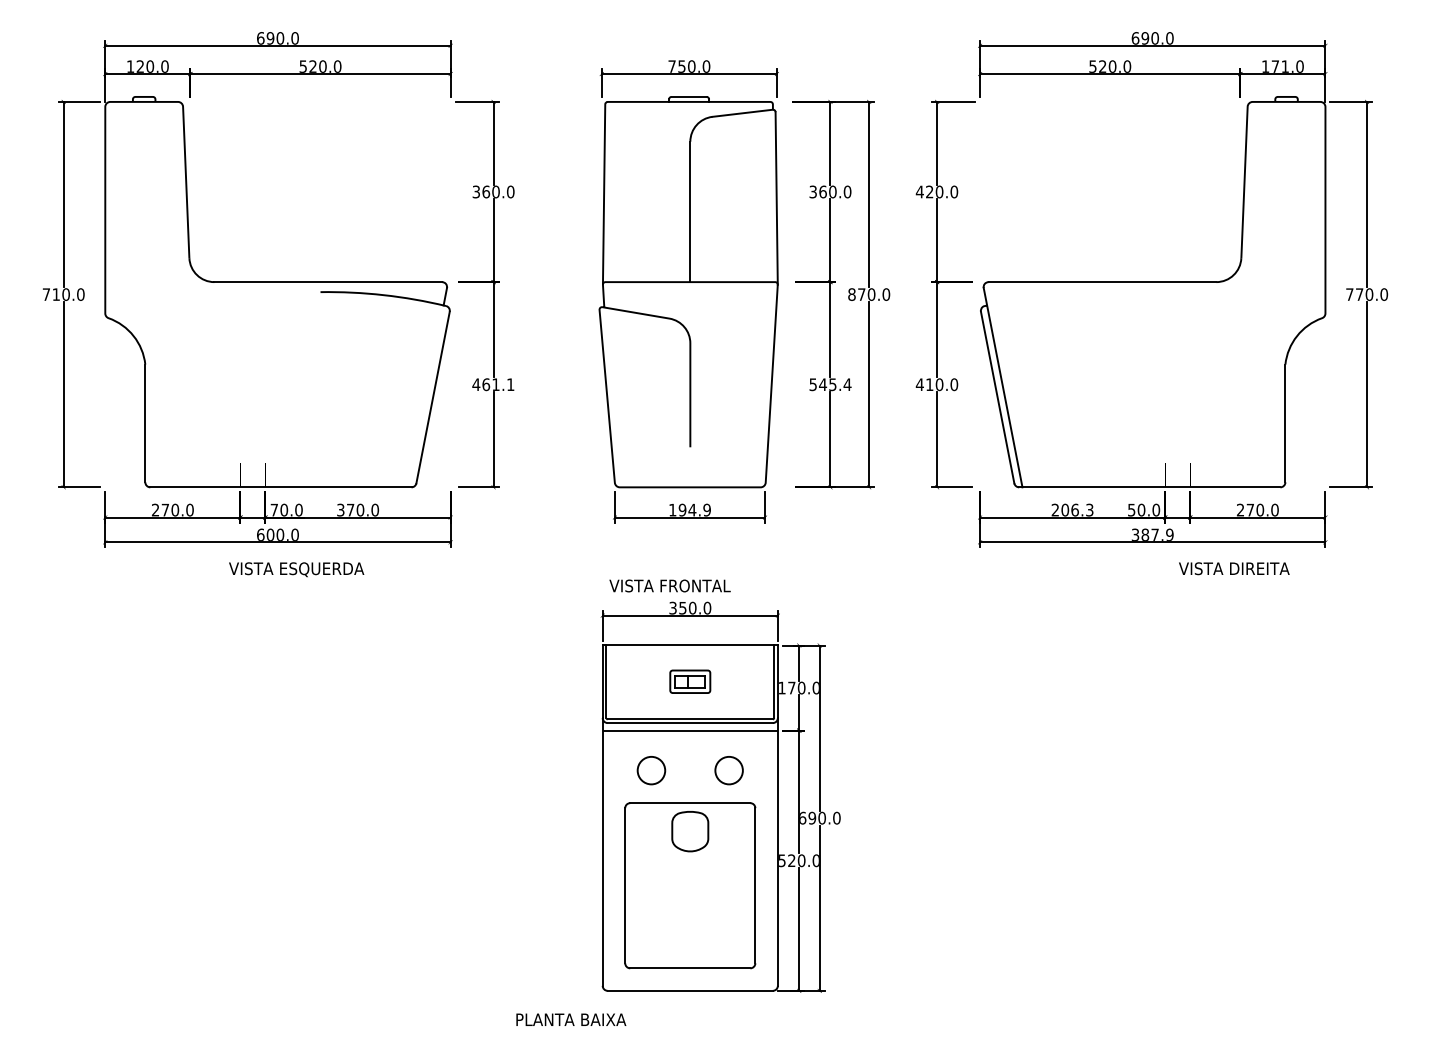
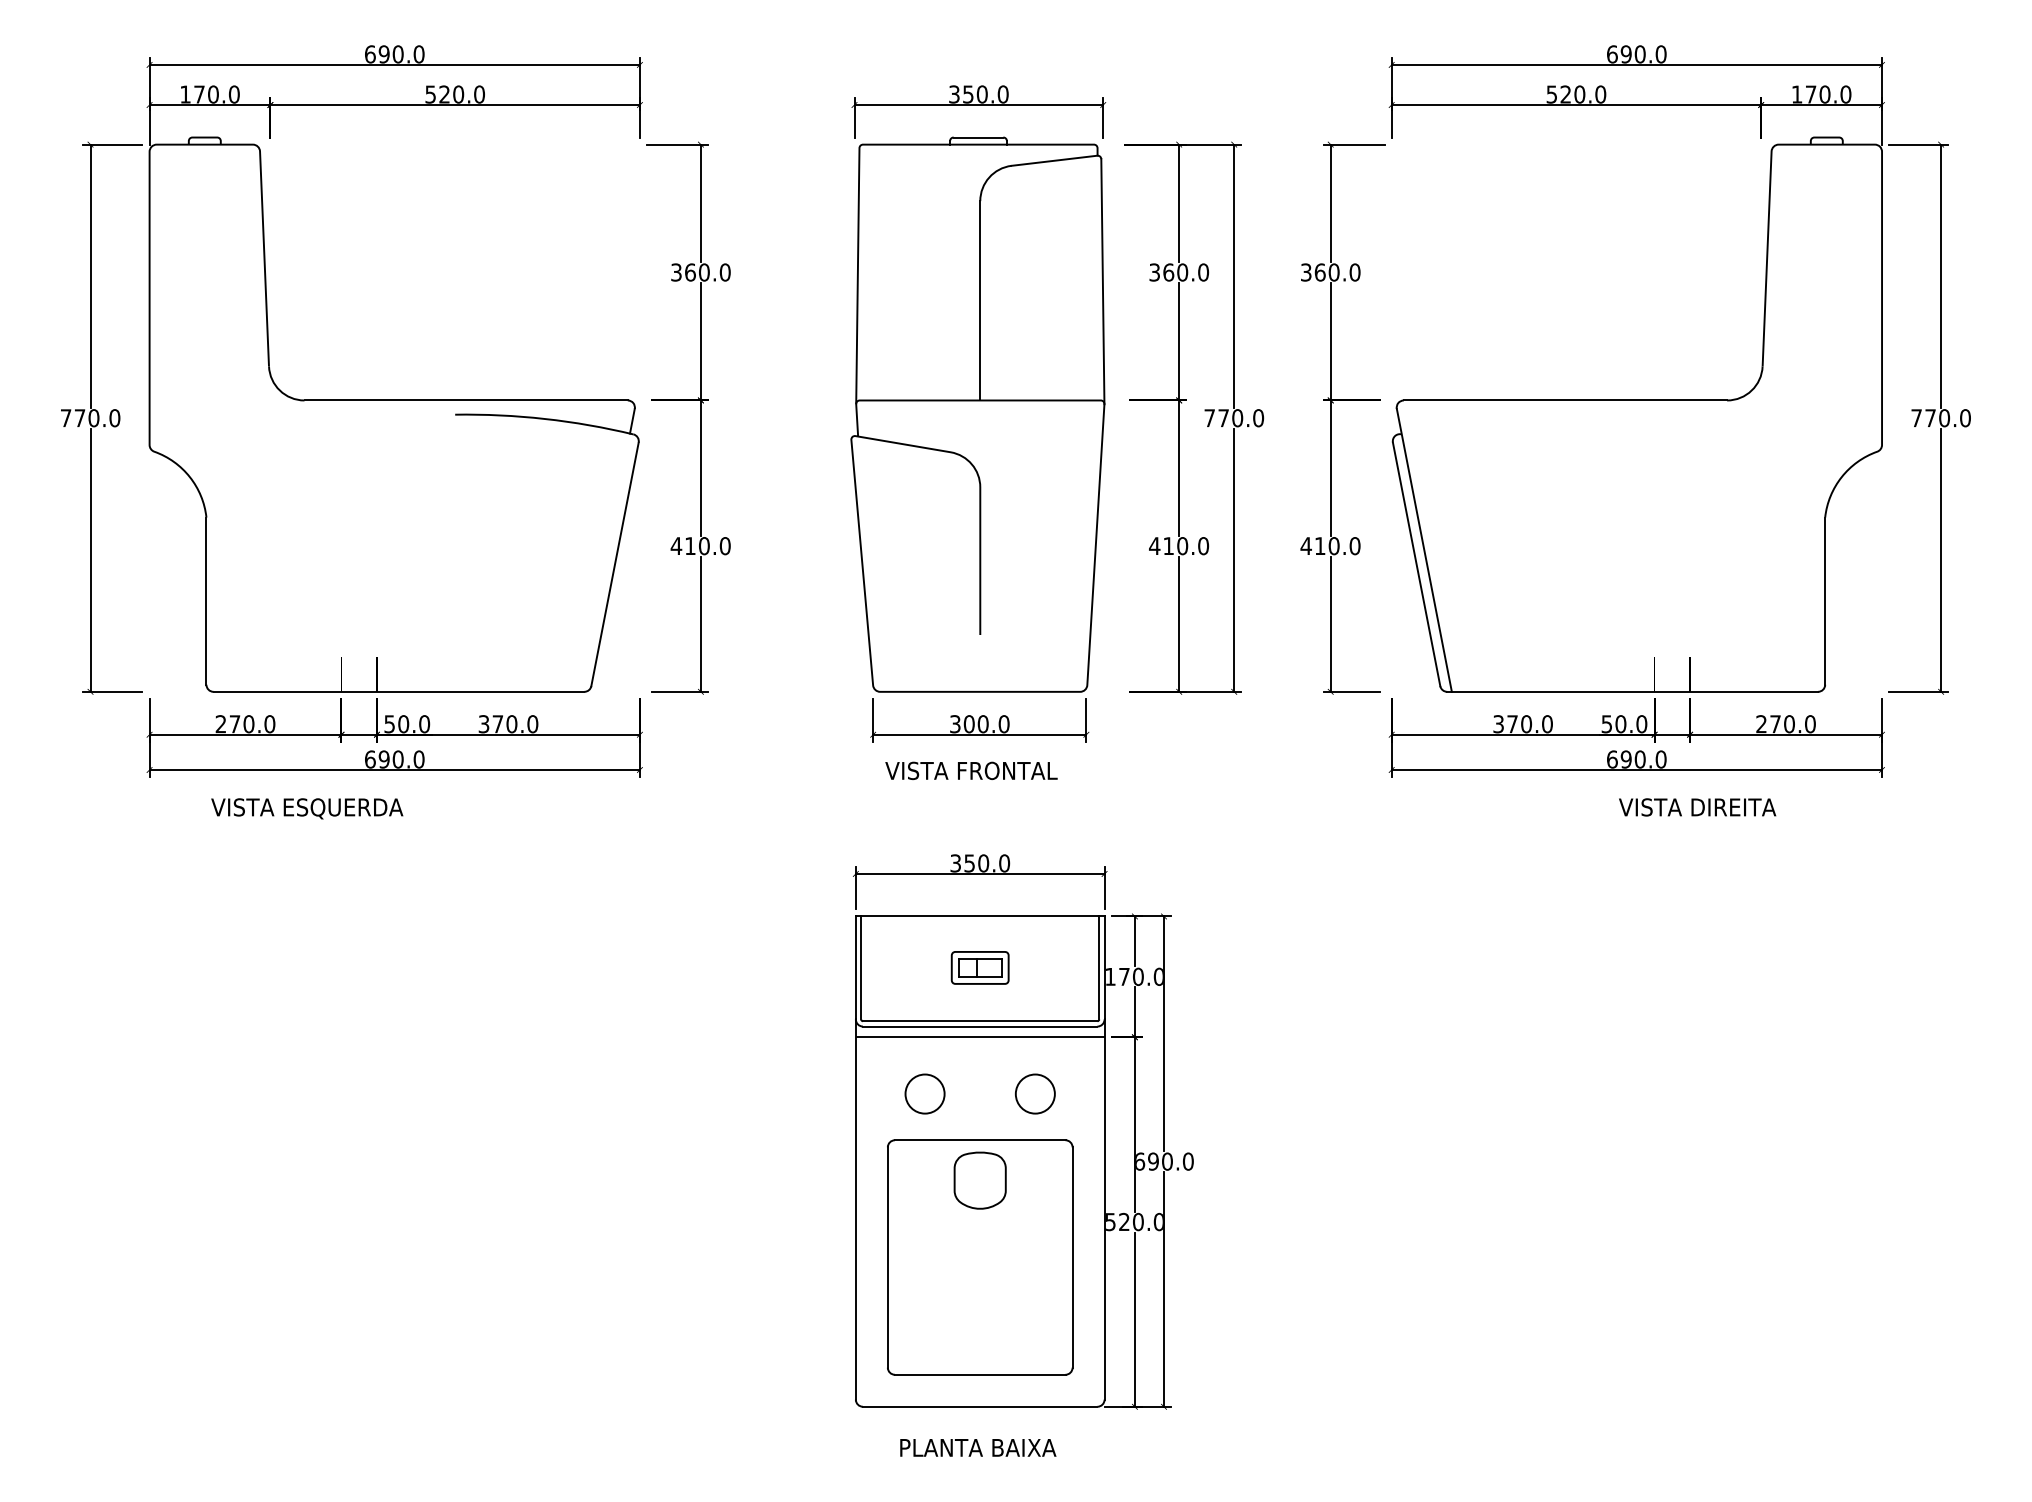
text: (140, 66) -> (199, 94), 120.0 -> 170.0
text: (672, 66) -> (954, 94), 750.0 -> 350.0
text: (1284, 66) -> (1824, 94), 171.0 -> 170.0
text: (924, 191) -> (1312, 272), 420.0 -> 360.0
text: (56, 294) -> (80, 418), 710.0 -> 770.0
text: (851, 294) -> (1209, 418), 870.0 -> 770.0
text: (498, 384) -> (707, 546), 461.1 -> 410.0
text: (830, 384) -> (1179, 546), 545.4 -> 410.0
text: (274, 510) -> (389, 724), 70.0 -> 50.0
text: (689, 510) -> (979, 724), 194.9 -> 300.0
text: (1072, 510) -> (1522, 724), 206.3 -> 370.0
text: (270, 534) -> (383, 759), 600.0 -> 690.0
text: (1152, 534) -> (1636, 759), 387.9 -> 690.0
text: (1234, 568) -> (1697, 807), moved
text: (296, 569) -> (307, 808), moved
text: (670, 585) -> (971, 770), moved
text: (571, 1019) -> (978, 1447), moved

